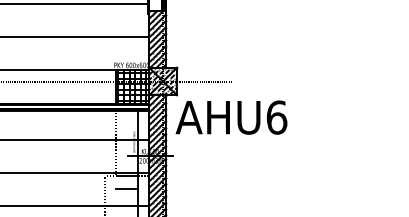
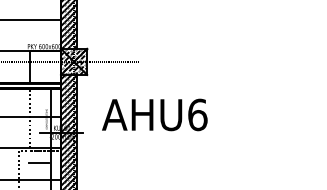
hatch: (132, 86) -> (45, 66), removed
text: (231, 117) -> (154, 114), moved

